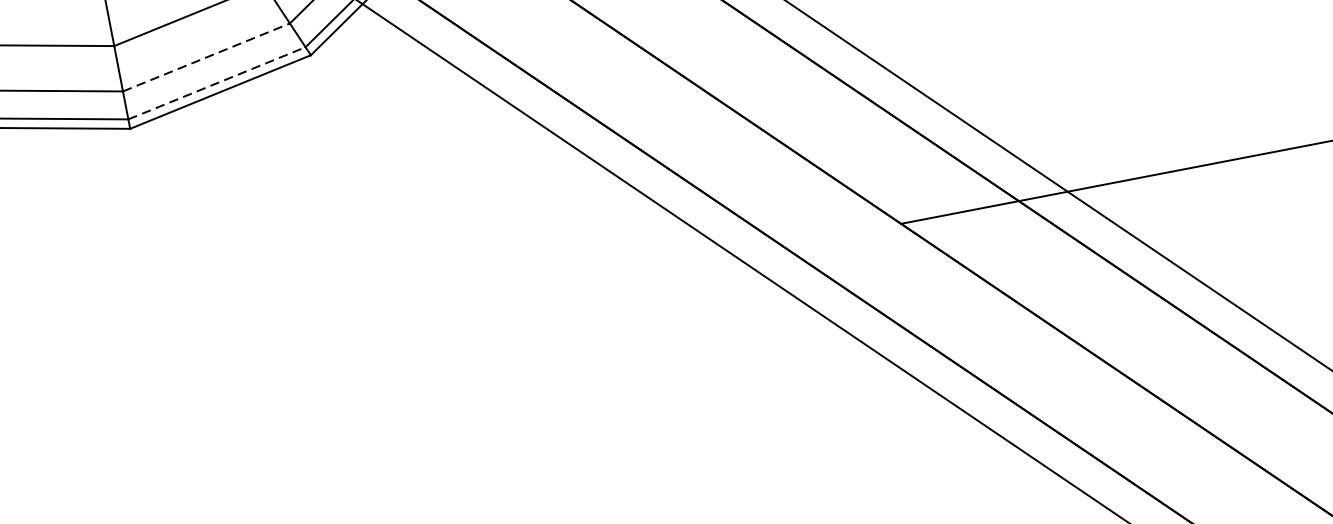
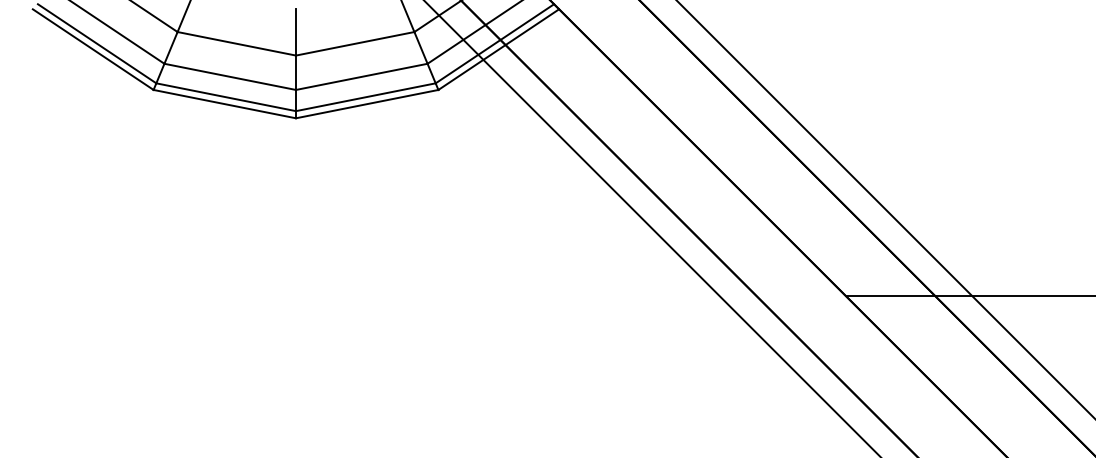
line: (207, 56) -> (362, 76), dashed -> solid
line: (217, 83) -> (366, 97), dashed -> solid

